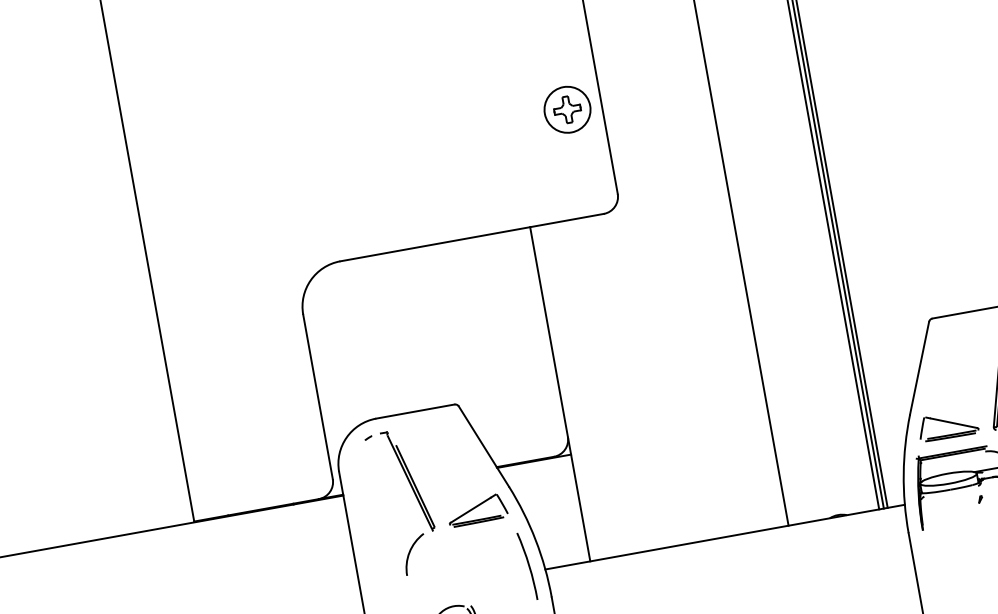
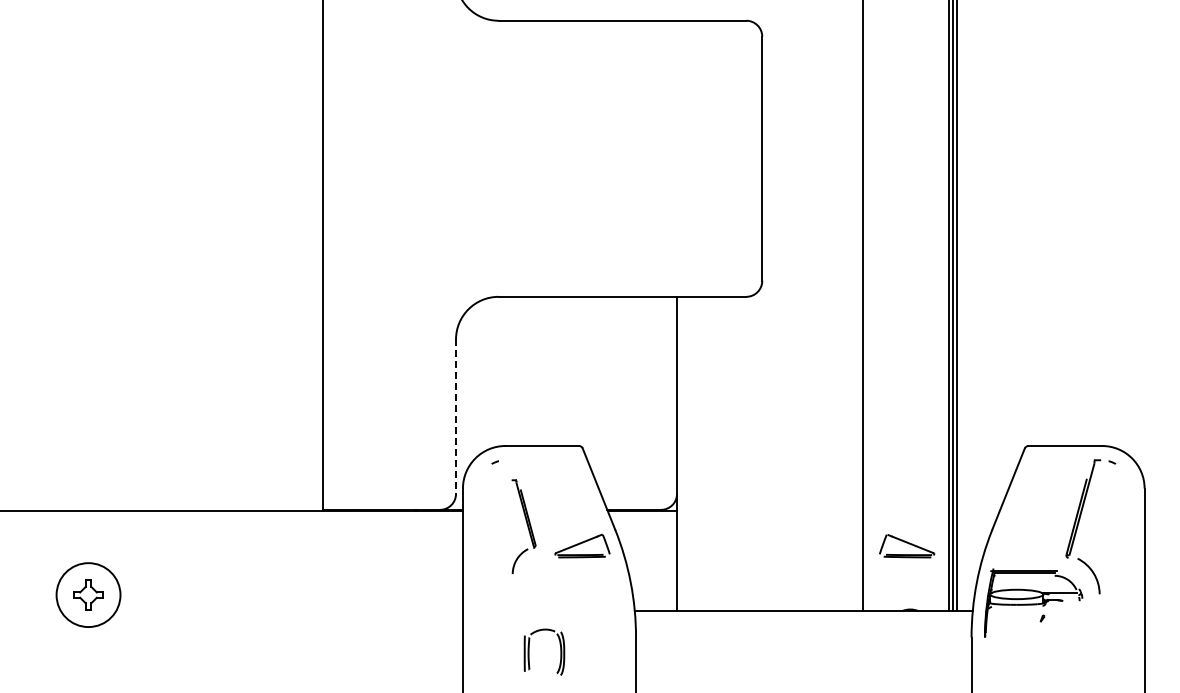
part: (567, 109) -> (730, 195), removed
line: (318, 397) -> (456, 417), solid -> dashed
part: (948, 426) -> (907, 546), moved
part: (410, 500) -> (523, 526), size x0.7
arc: (528, 566) -> (619, 605), removed

